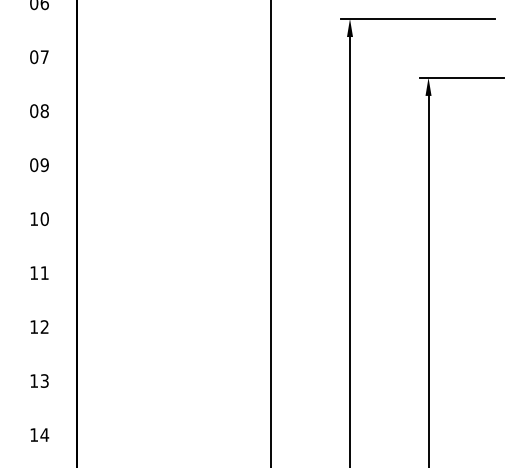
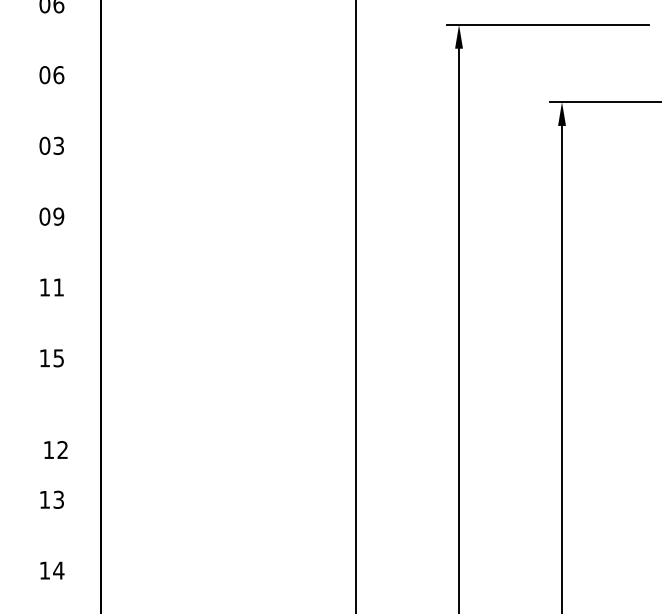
text: (44, 57) -> (58, 75), 07 -> 06
text: (44, 110) -> (58, 145), 08 -> 03
text: (44, 219) -> (58, 287), 10 -> 11
text: (44, 273) -> (58, 358), 11 -> 15
text: (39, 326) -> (55, 449), moved

